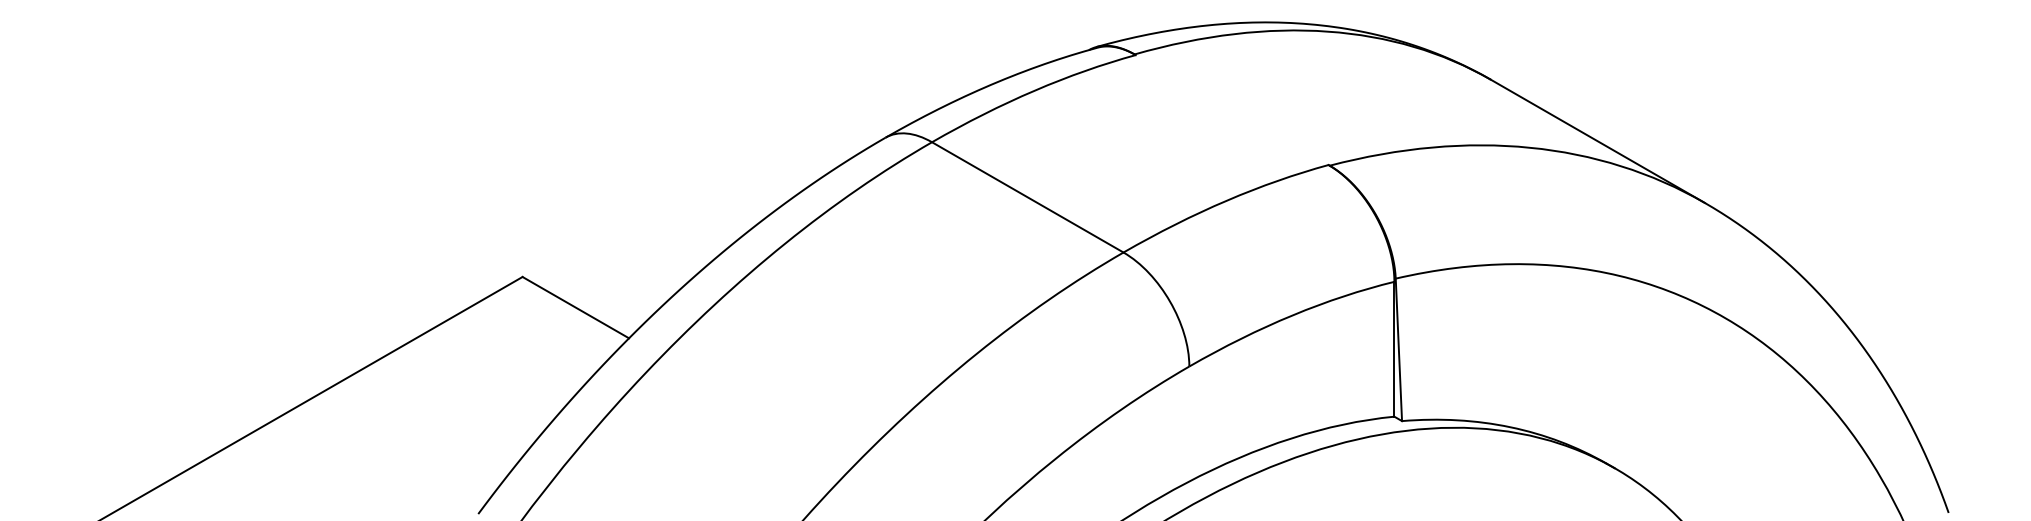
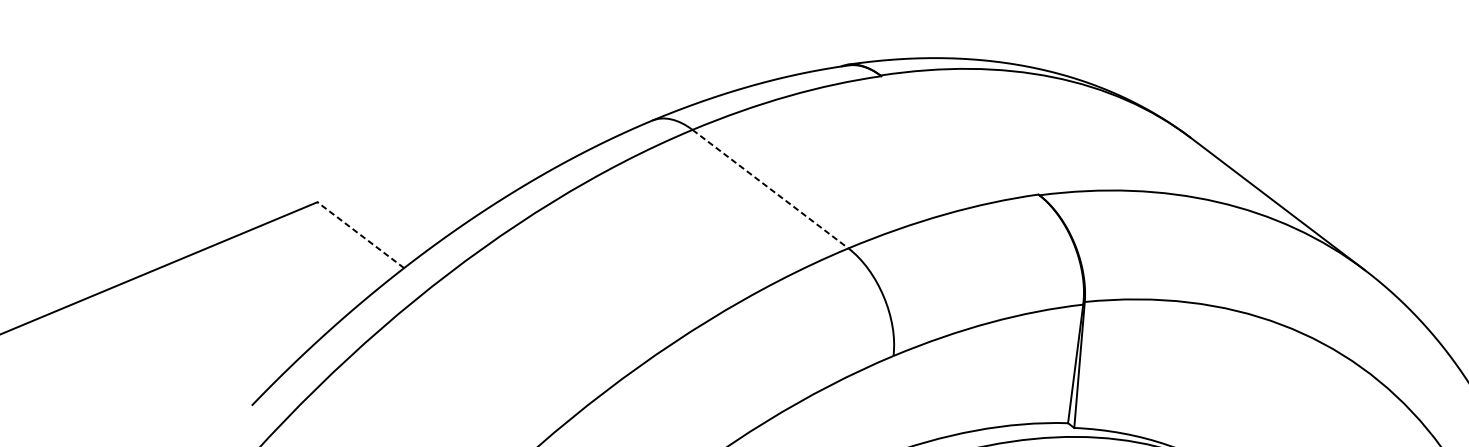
line: (1028, 197) -> (771, 189), solid -> dashed
line: (575, 307) -> (360, 235), solid -> dashed

